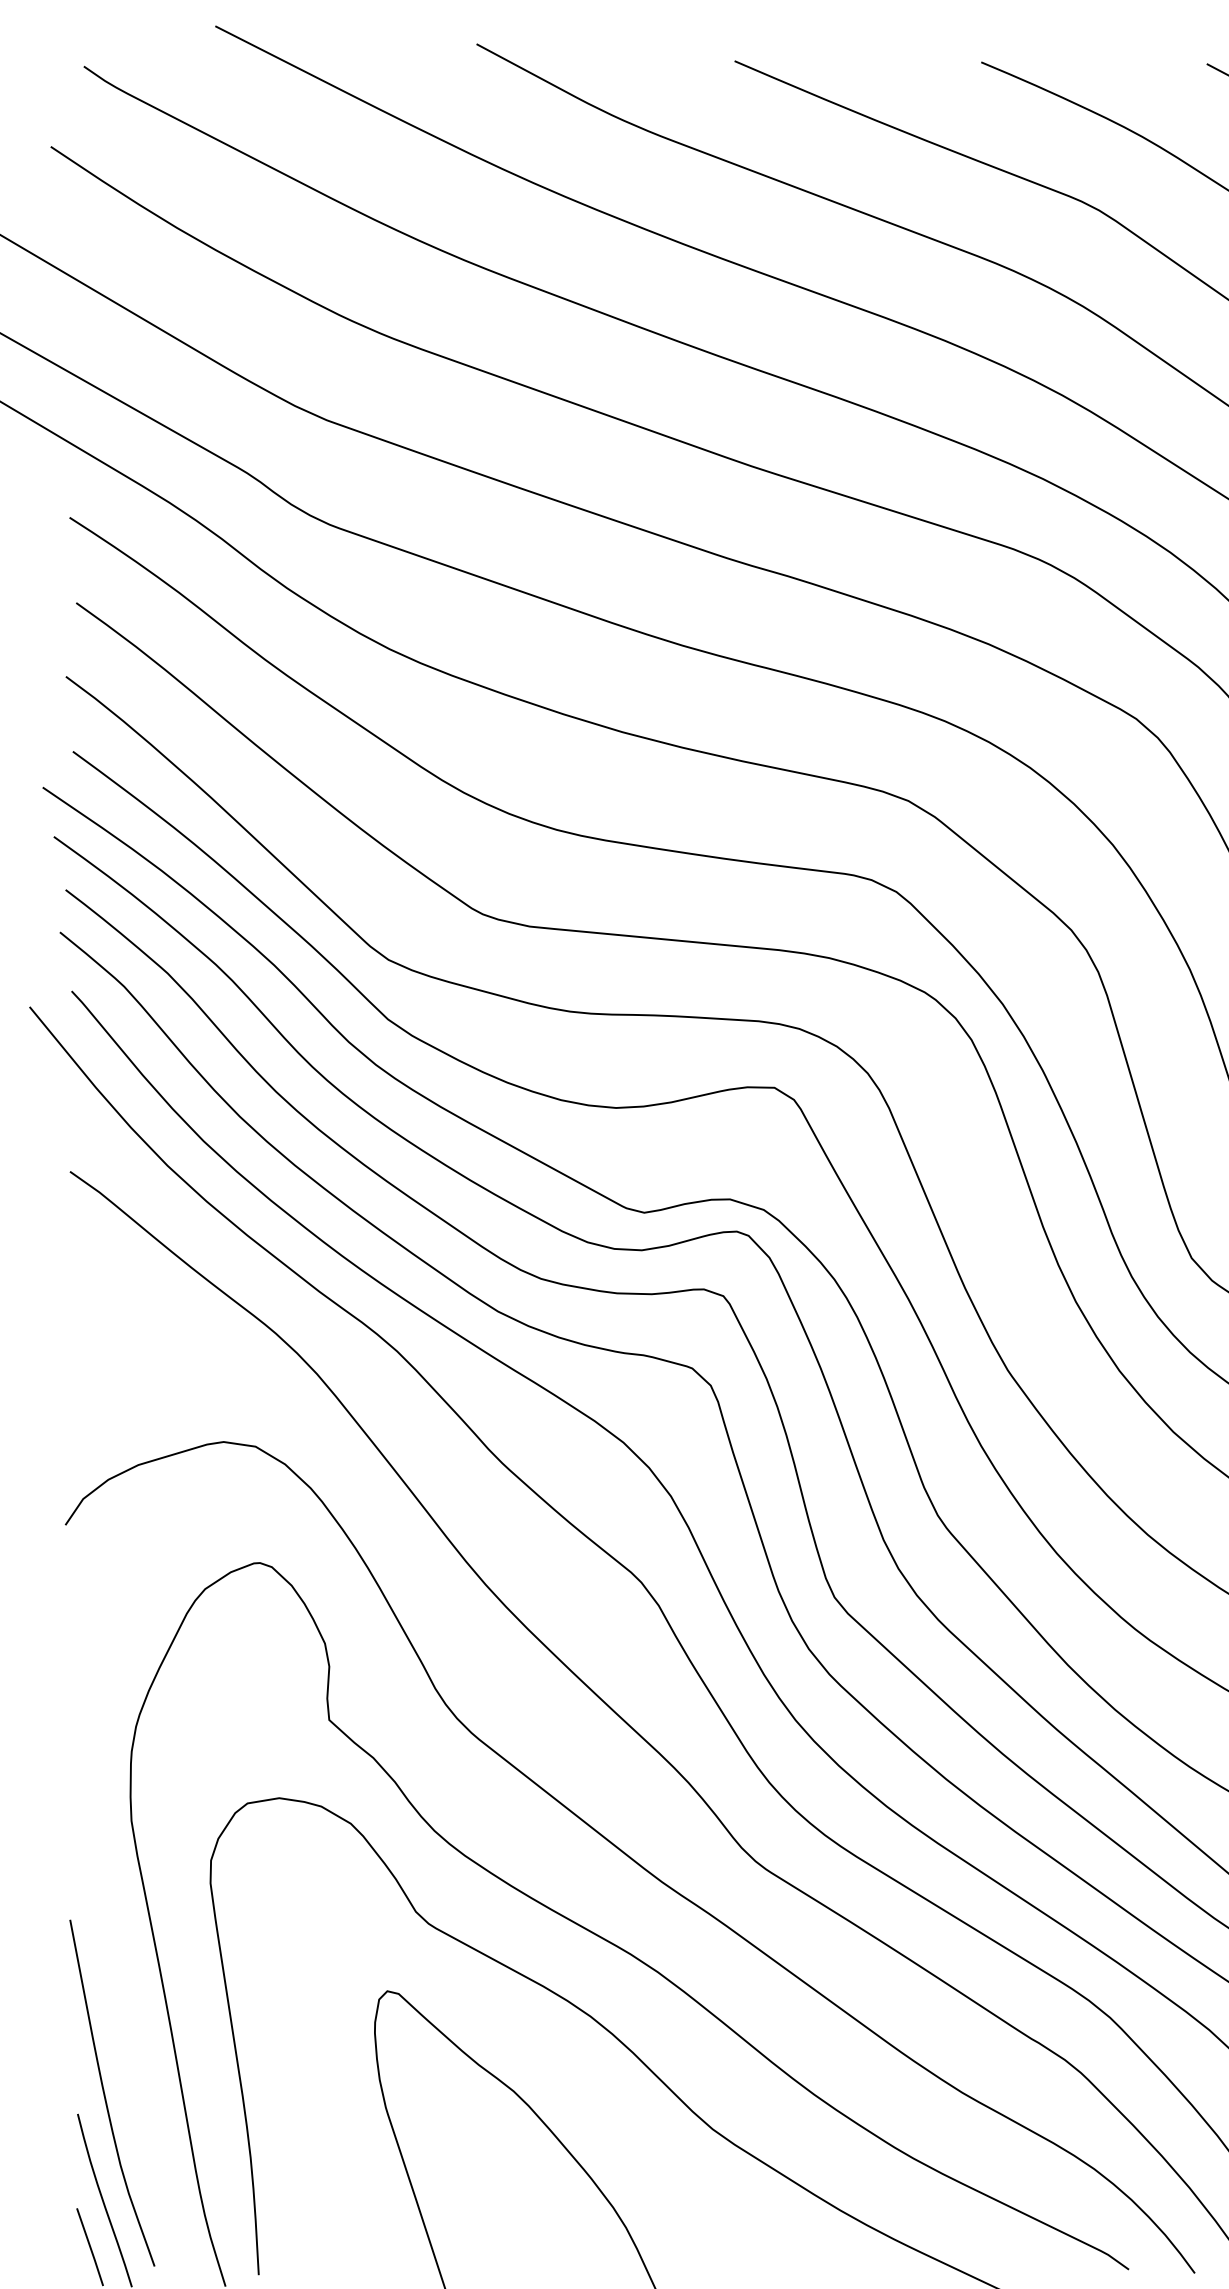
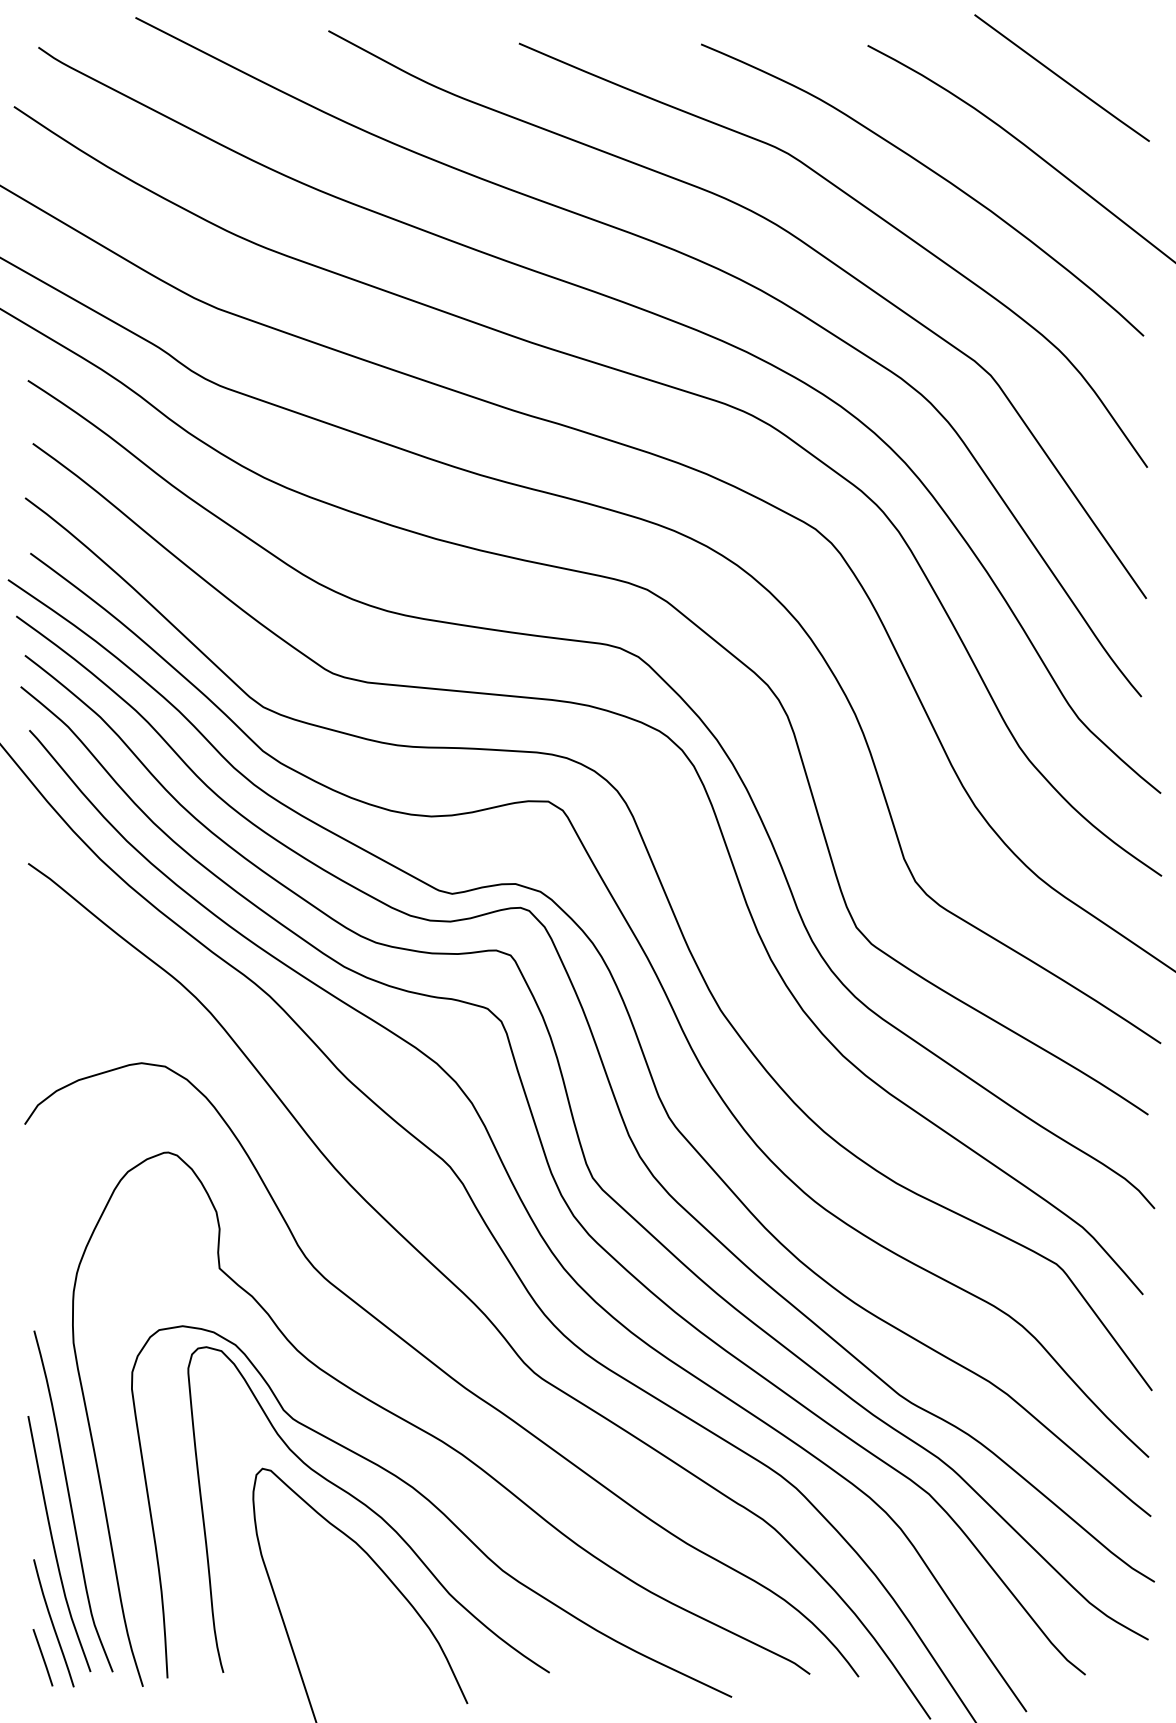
curve: (128, 2035) -> (71, 1501), added
curve: (530, 2045) -> (368, 1508), added

